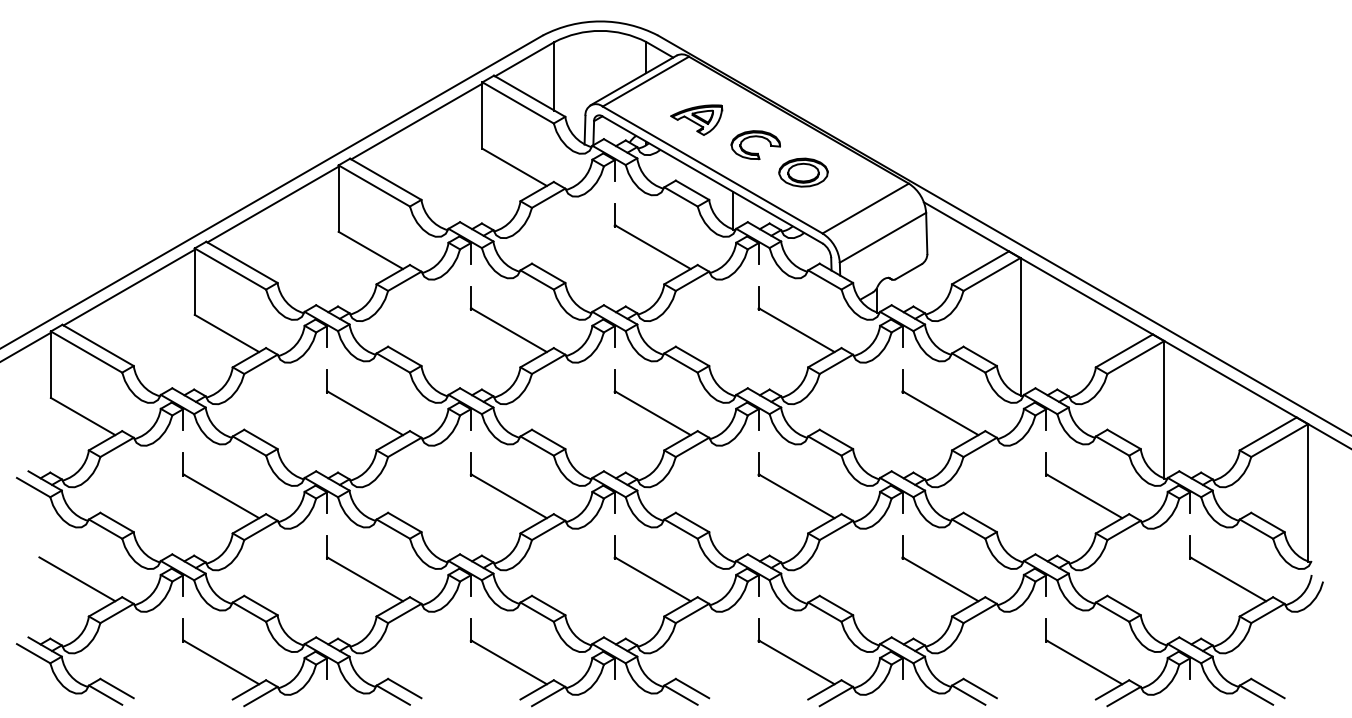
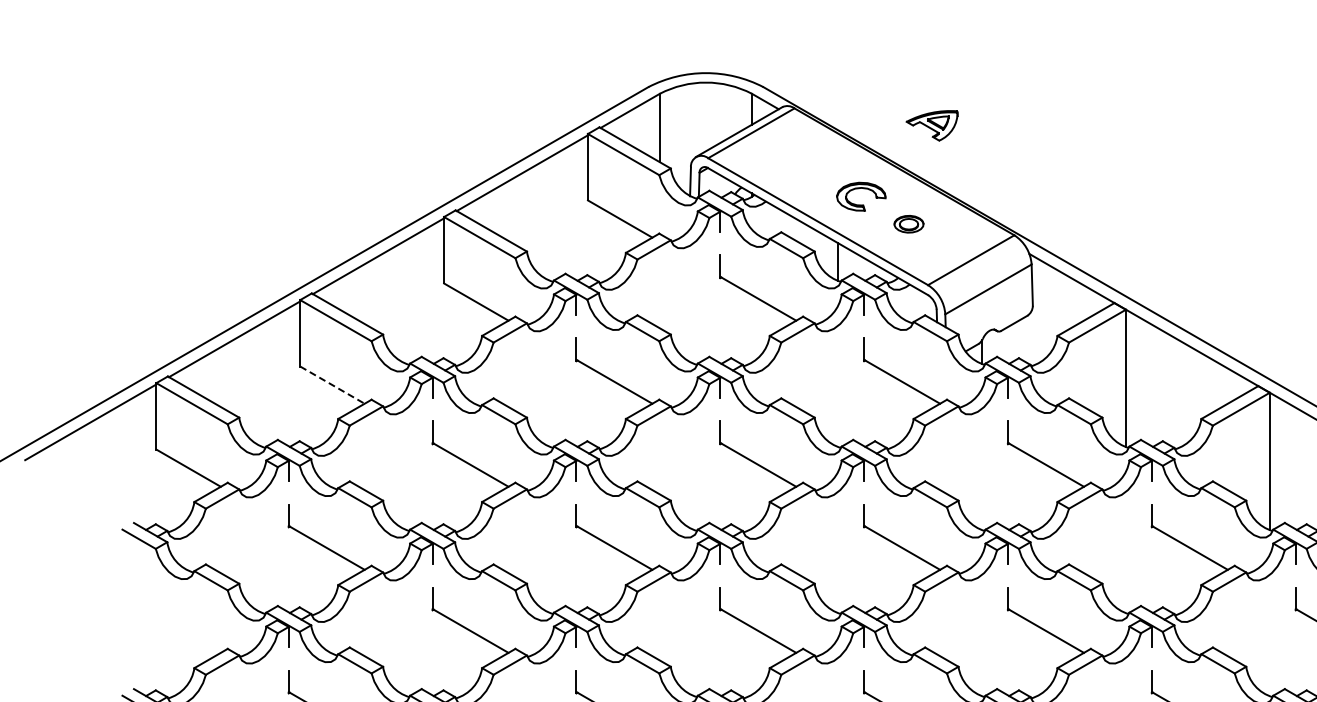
part: (696, 119) -> (931, 125), moved
part: (803, 172) -> (908, 224), size x0.6
line: (227, 333) -> (332, 385), solid -> dashed
line: (77, 579) -> (182, 631), removed

